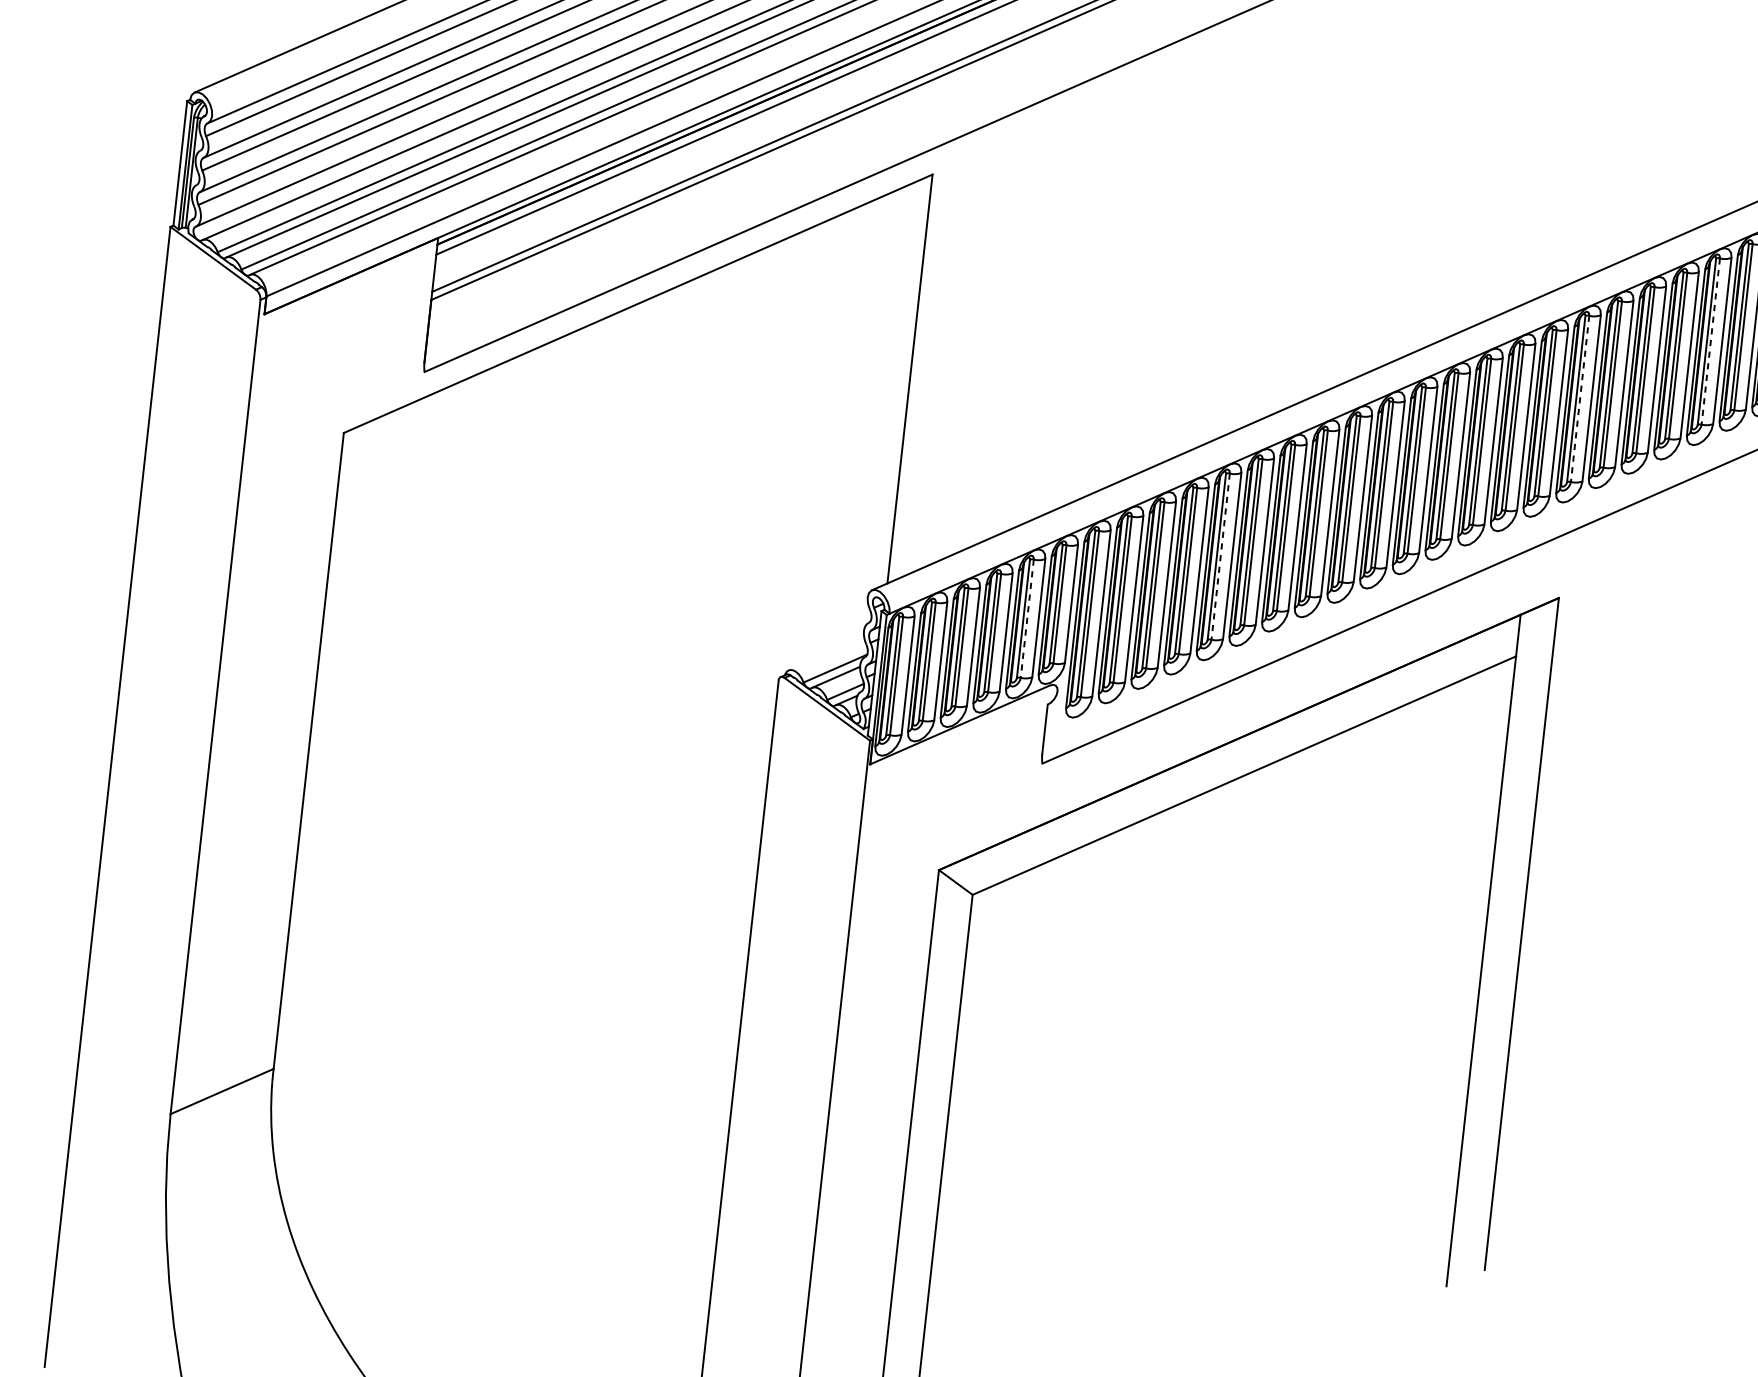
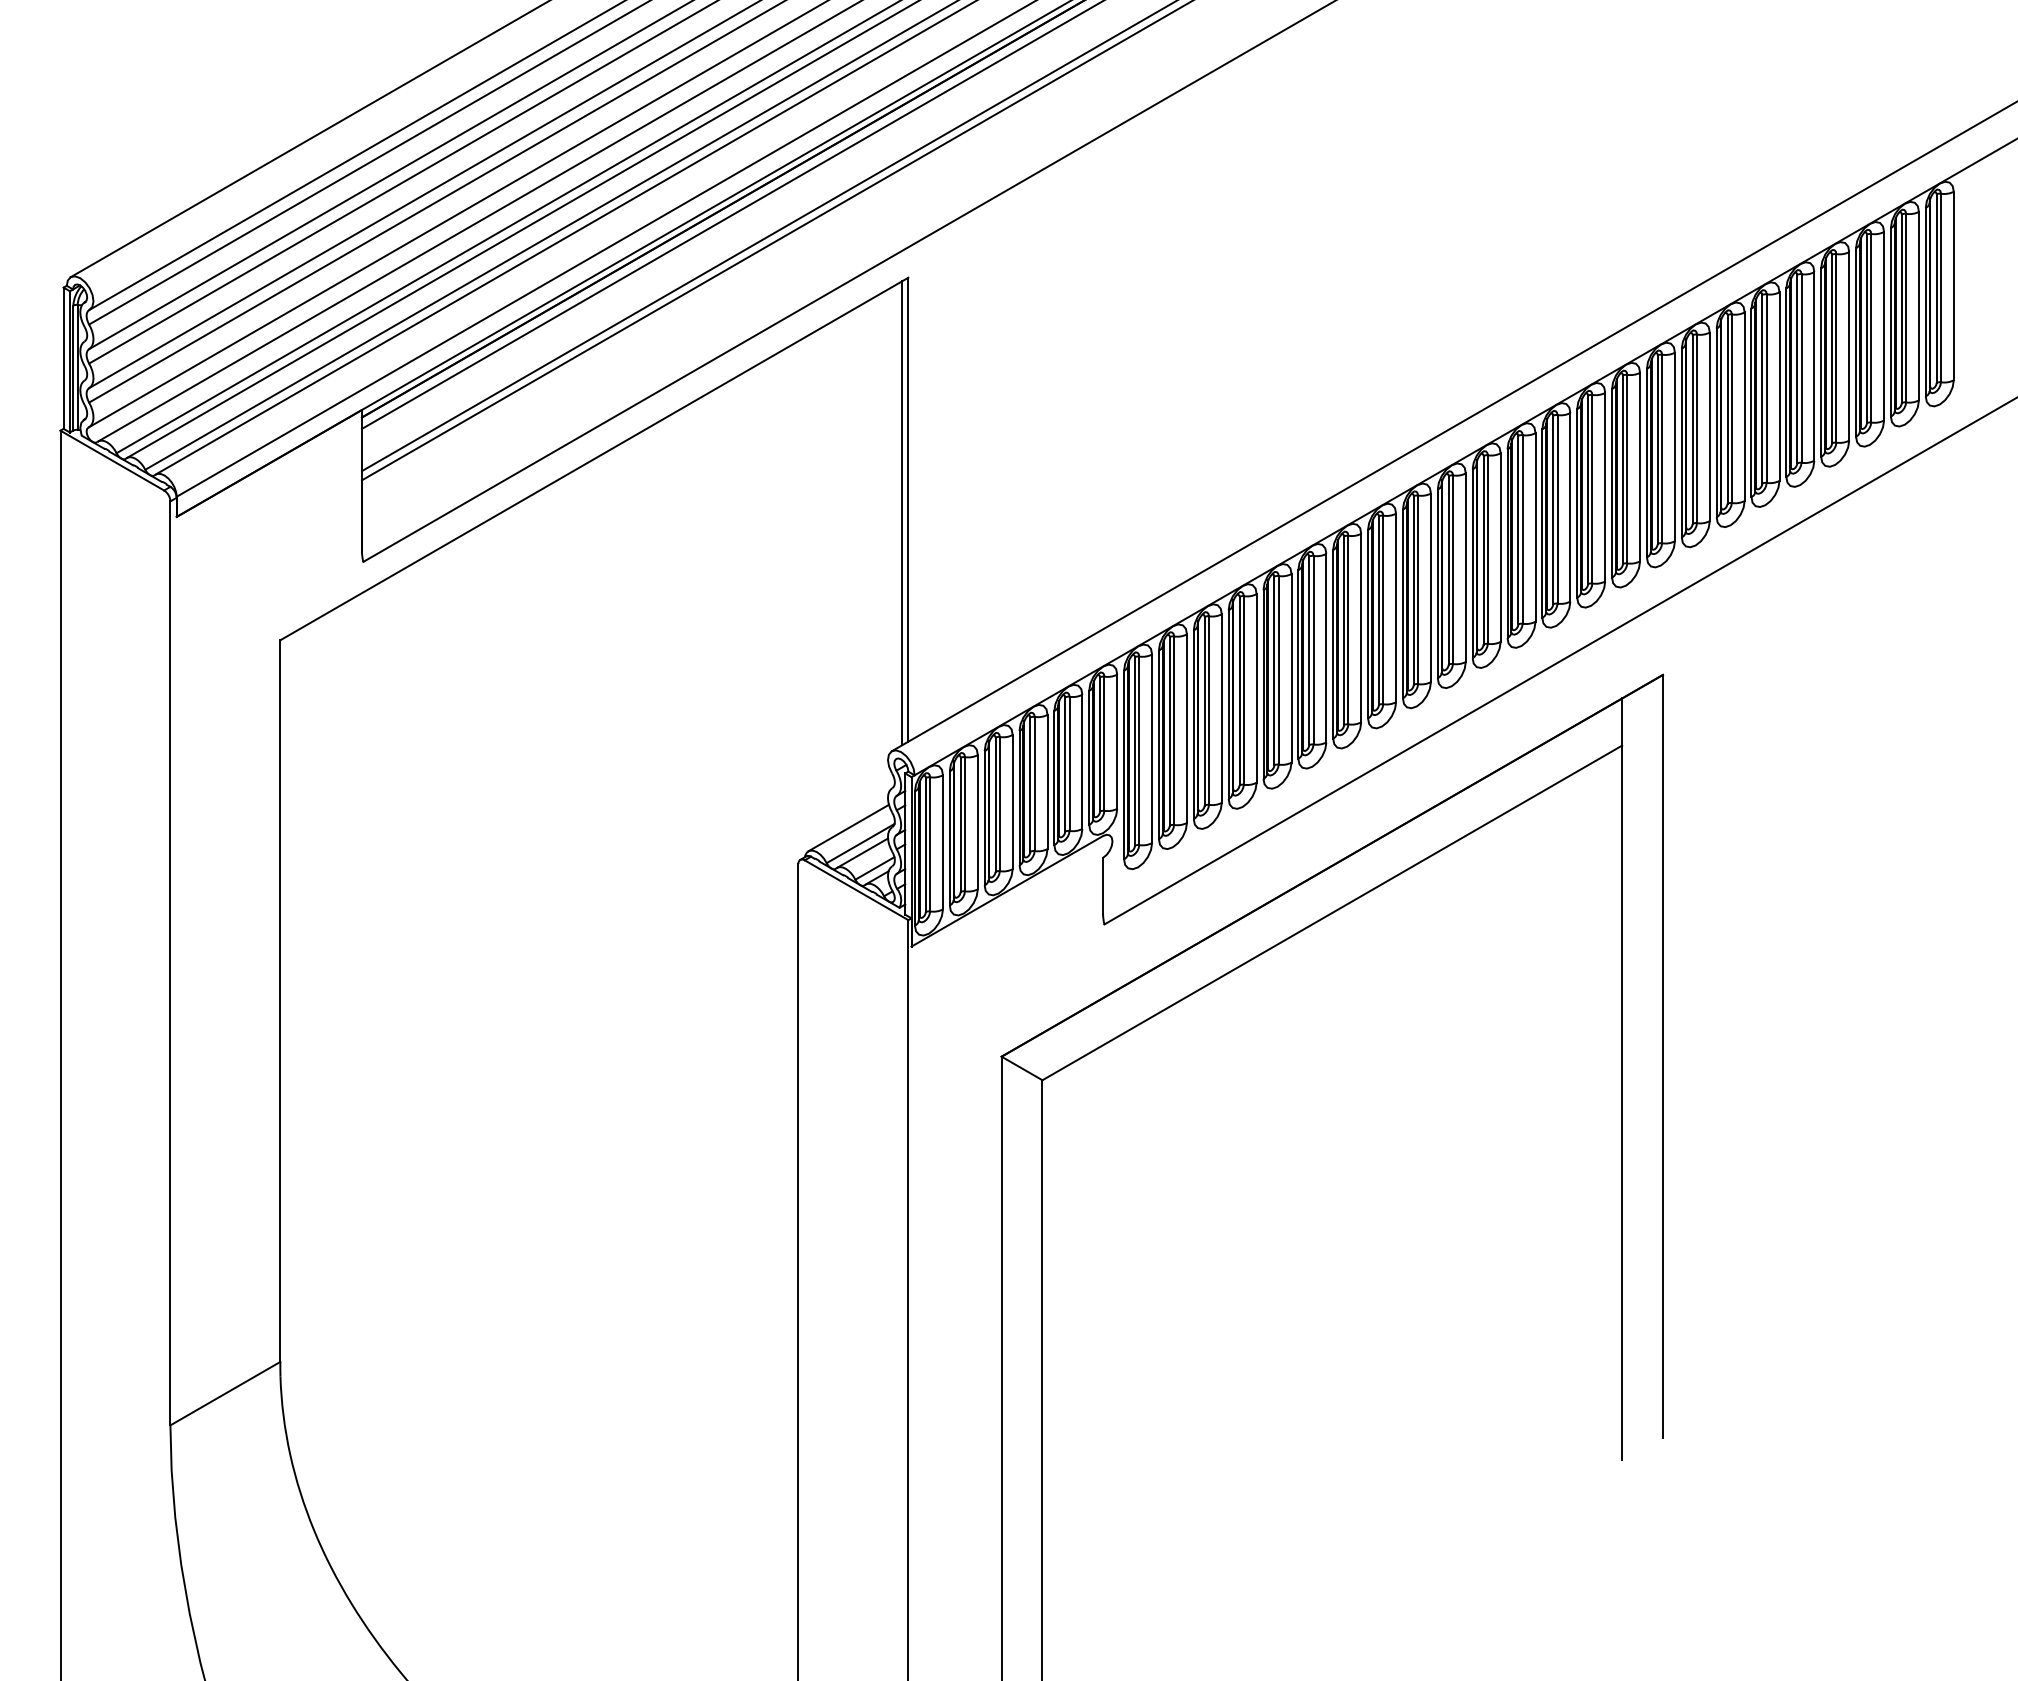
line: (1710, 341) -> (1801, 368), dashed -> solid
line: (904, 381) -> (902, 513), added
line: (1580, 399) -> (1662, 449), dashed -> solid
line: (1220, 556) -> (1278, 670), dashed -> solid
line: (1027, 619) -> (1069, 764), dashed -> solid
line: (826, 653) -> (848, 827), added

